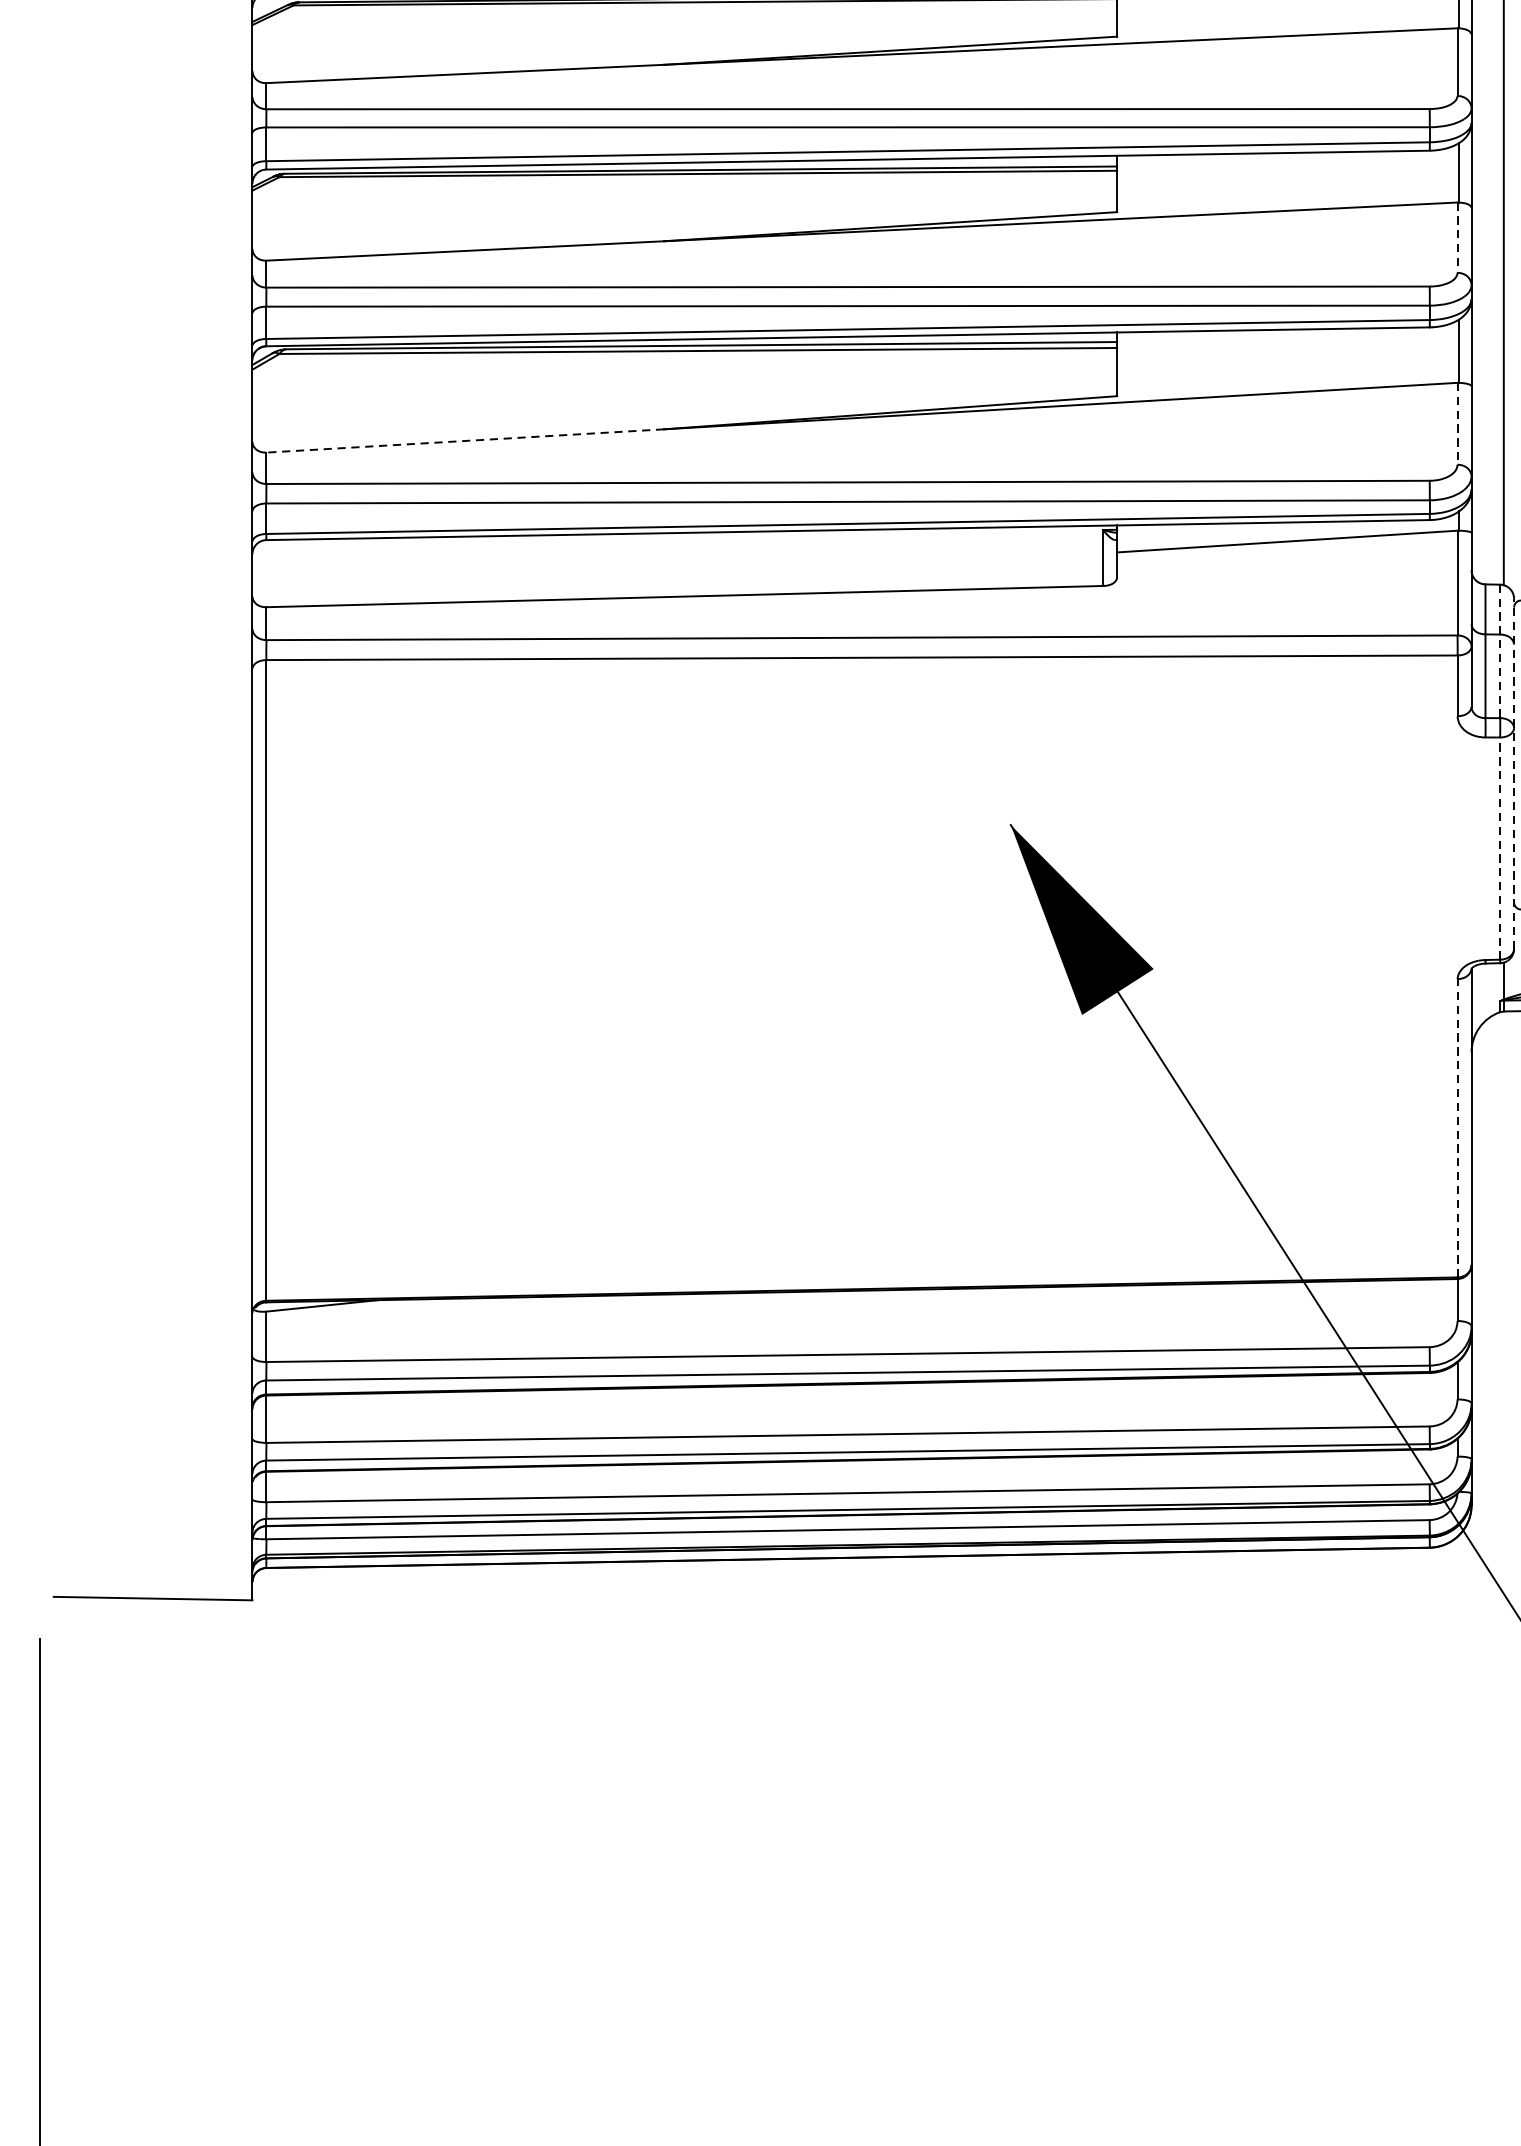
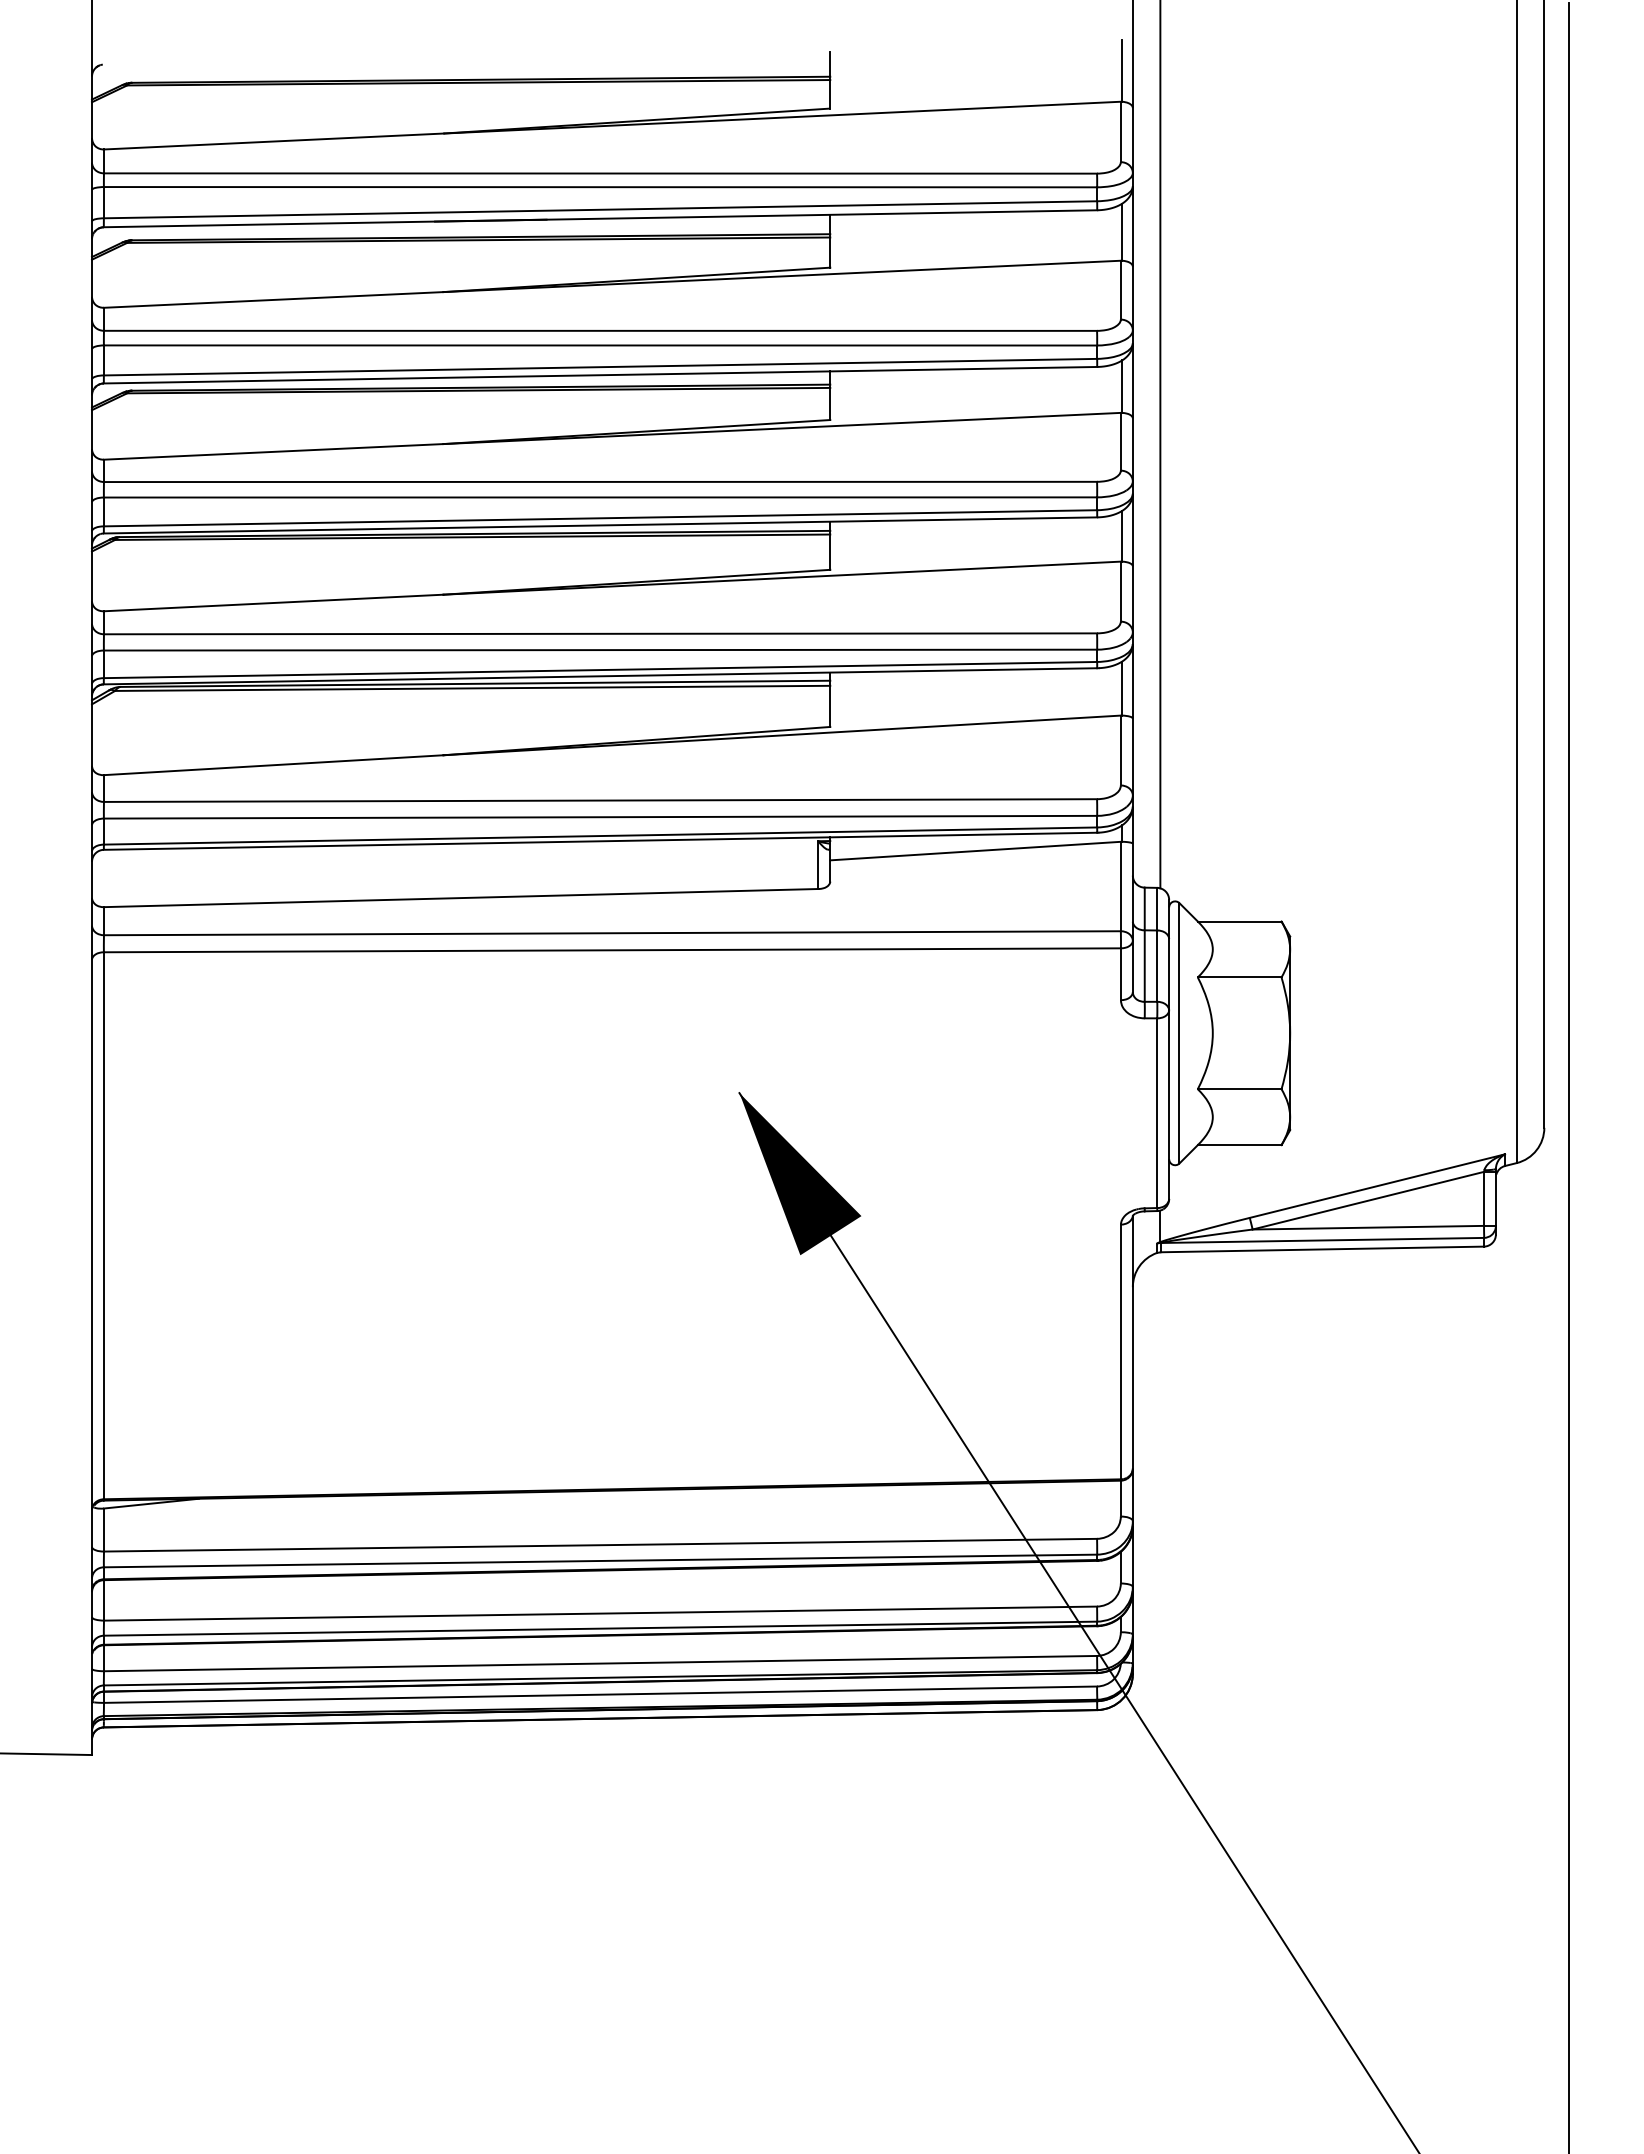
line: (1457, 238) -> (1120, 592), dashed -> solid
line: (1457, 423) -> (1120, 750), dashed -> solid
line: (465, 441) -> (273, 765), dashed -> solid
line: (1500, 650) -> (1157, 944), dashed -> solid
line: (1514, 772) -> (1169, 1048), dashed -> solid
line: (1500, 848) -> (1157, 1113), dashed -> solid
line: (1457, 1127) -> (1120, 1351), dashed -> solid

